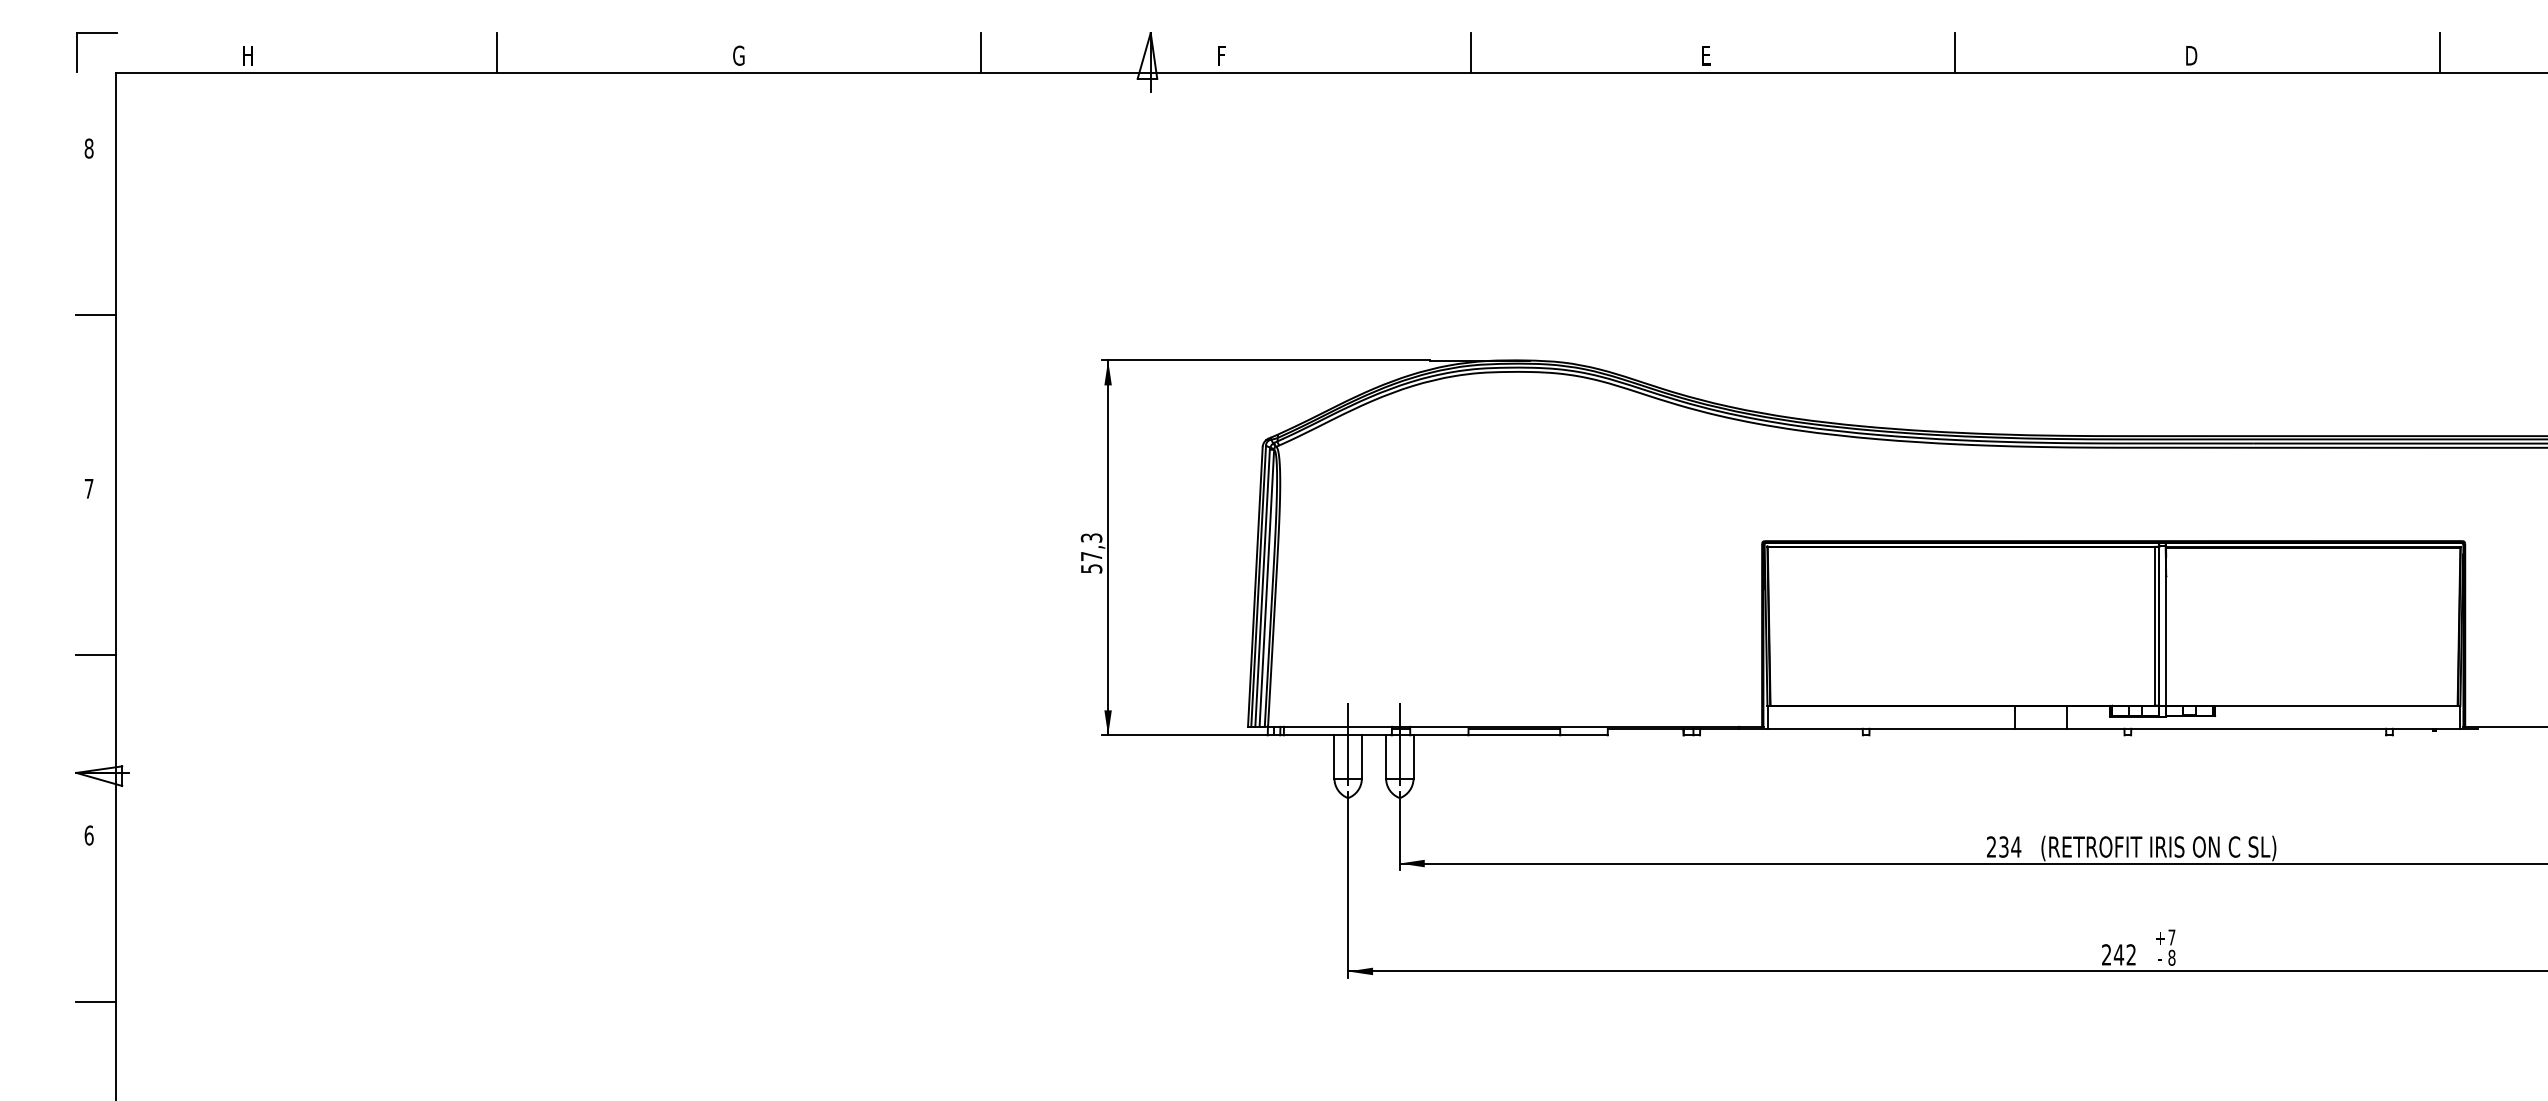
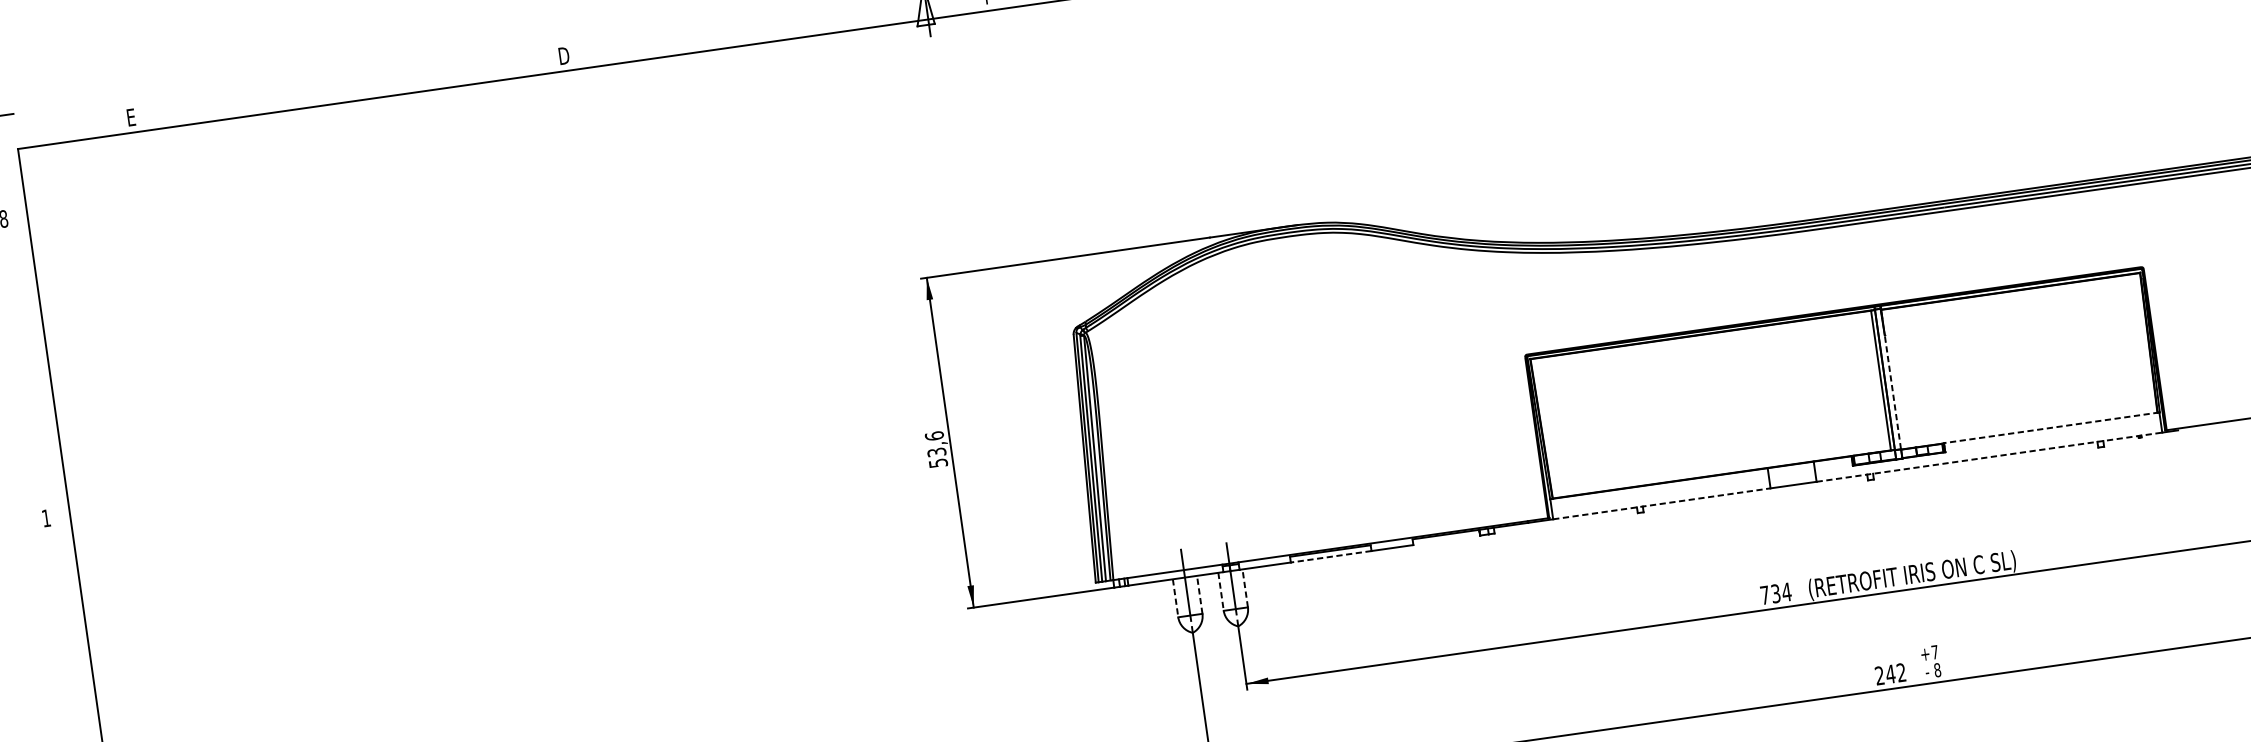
line: (496, 52) -> (350, 83), removed
line: (980, 52) -> (775, 22), removed
text: (248, 55) -> (132, 117), H -> E
text: (738, 55) -> (563, 55), G -> D
line: (95, 314) -> (30, 364), removed
text: (88, 488) -> (45, 518), 7 -> 1
text: (1091, 547) -> (935, 444), 57,3 -> 53,6
line: (2166, 641) -> (1893, 392), solid -> dashed
line: (95, 655) -> (72, 664), removed
line: (2336, 705) -> (2050, 427), solid -> dashed
line: (1891, 728) -> (1662, 503), solid -> dashed
line: (2263, 728) -> (1989, 456), solid -> dashed
line: (1514, 735) -> (1331, 556), solid -> dashed
line: (1334, 756) -> (1175, 597), solid -> dashed
line: (1361, 756) -> (1199, 594), solid -> dashed
line: (1386, 756) -> (1221, 591), solid -> dashed
line: (1413, 756) -> (1245, 588), solid -> dashed
text: (1991, 846) -> (1764, 594), 234 -> 734

